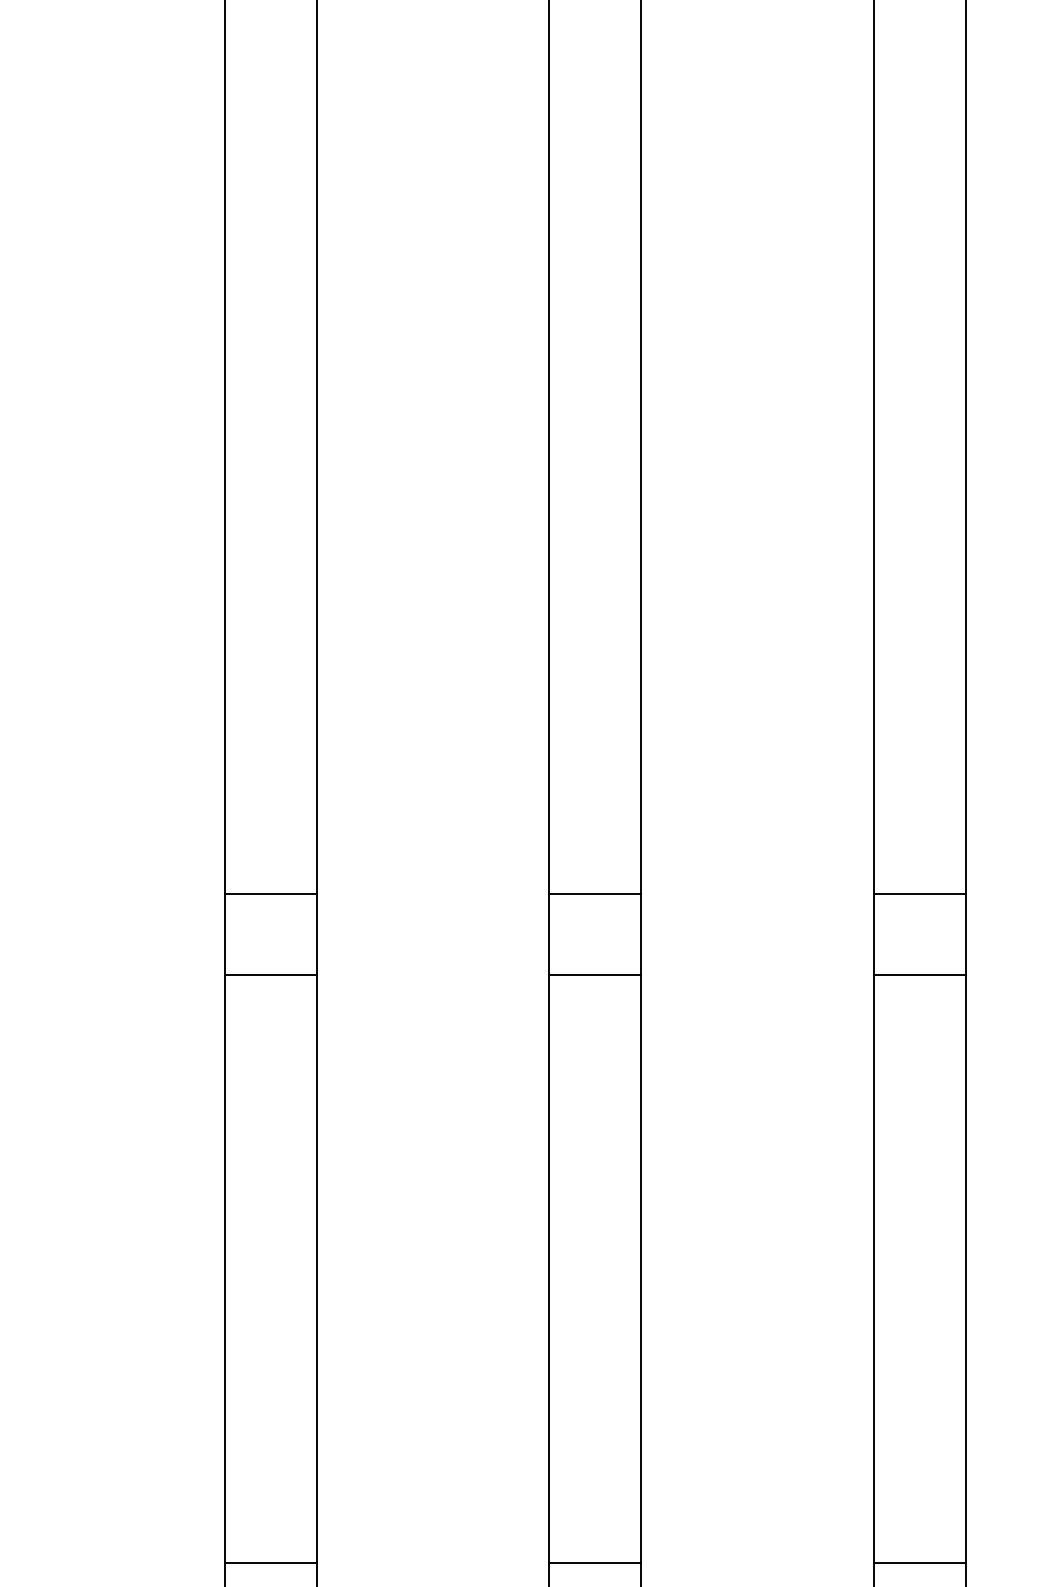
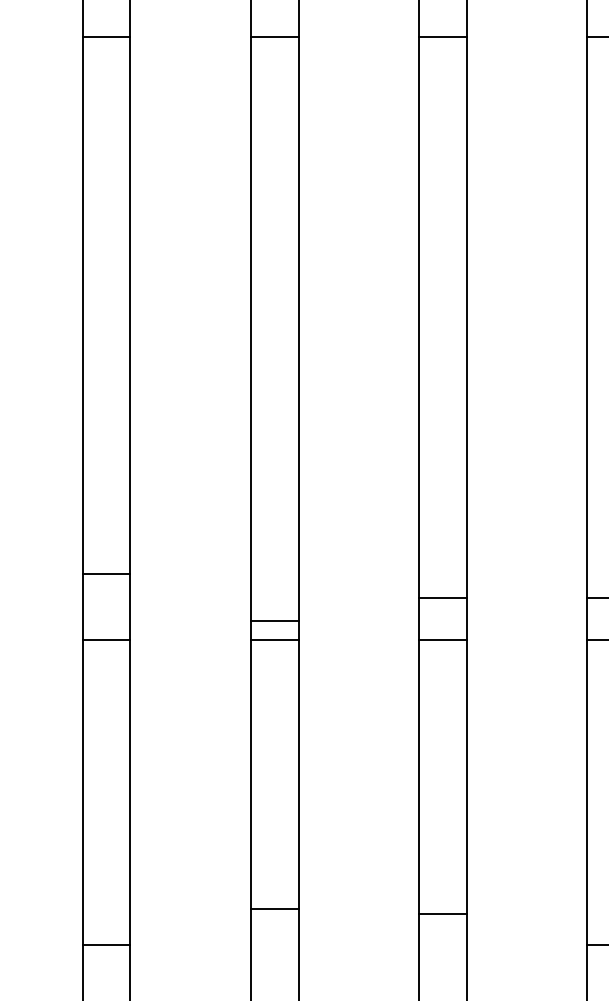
line: (270, 893) -> (106, 573), moved
line: (595, 893) -> (274, 620), moved
line: (595, 1562) -> (274, 908), moved
line: (919, 1562) -> (442, 913), moved

